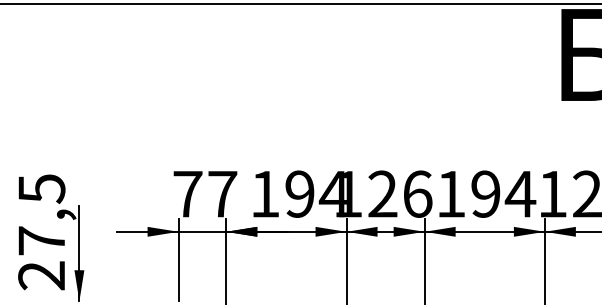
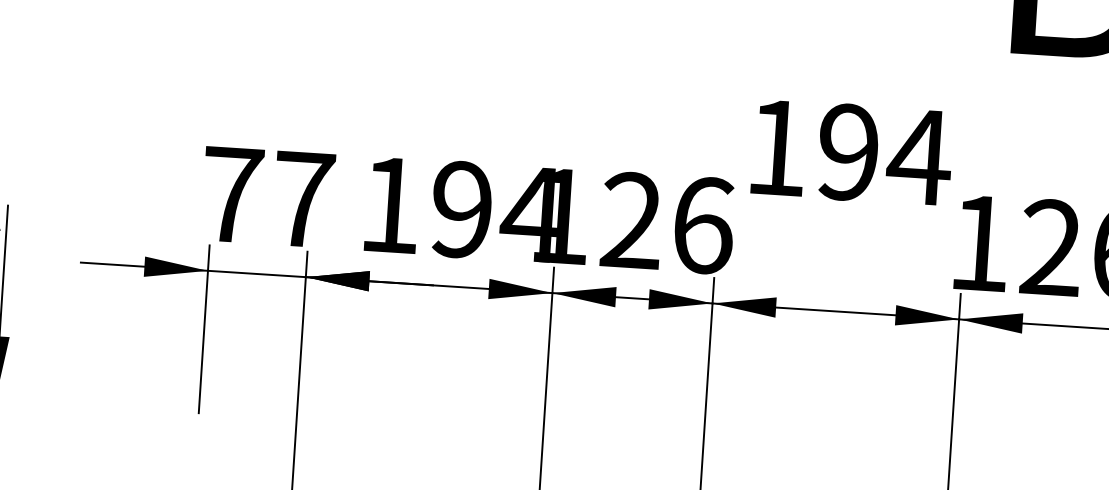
text: (487, 193) -> (851, 151), moved

